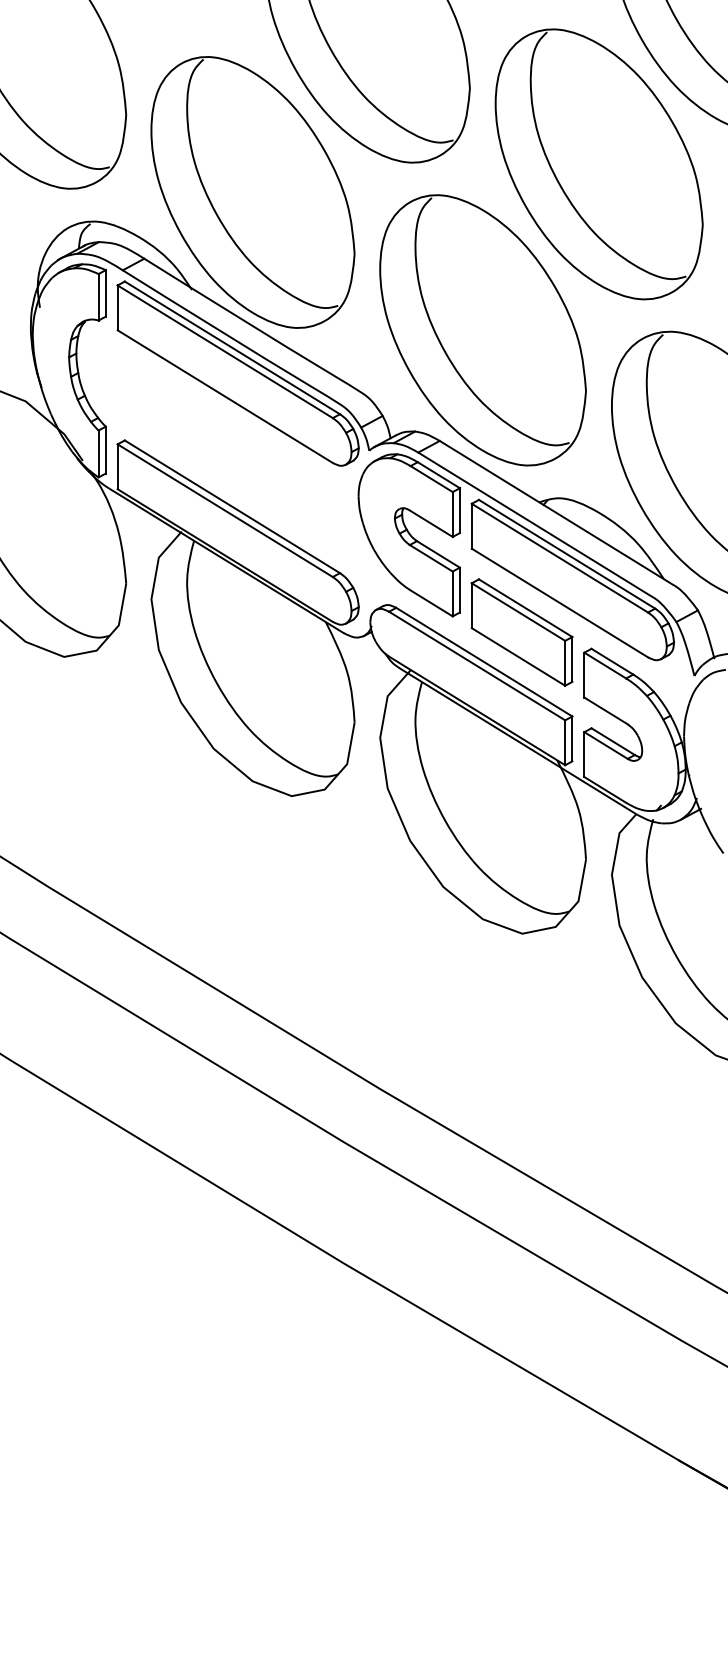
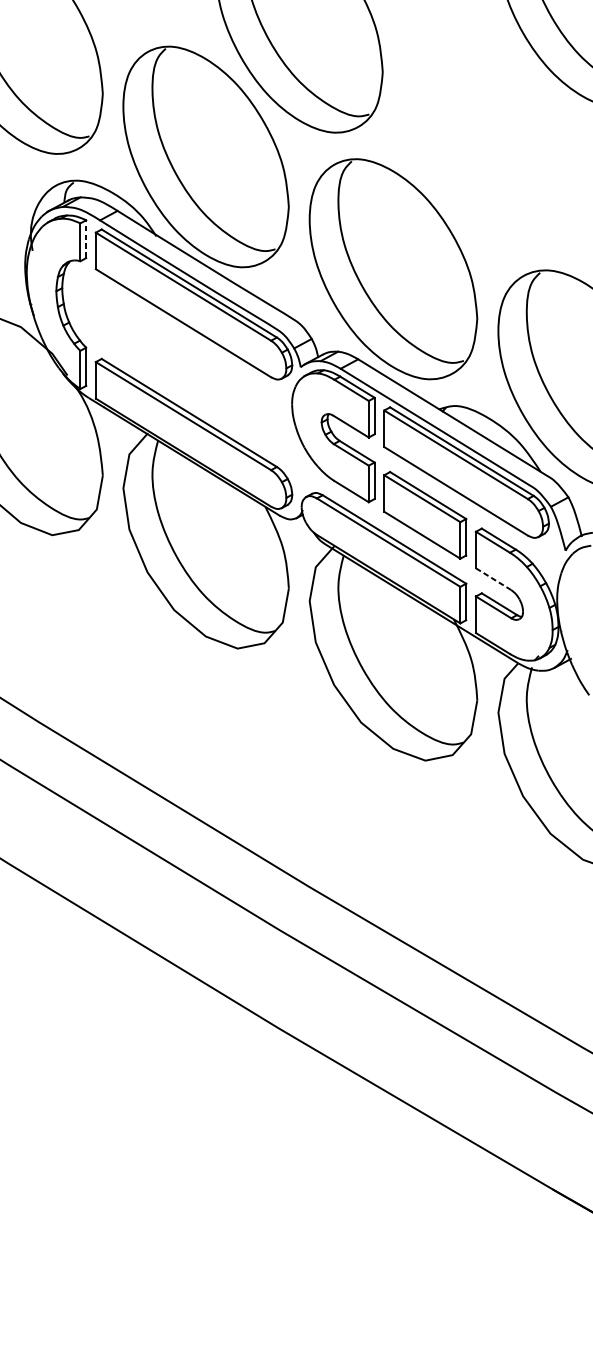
part: (598, 164) -> (487, 134), removed
line: (105, 292) -> (85, 238), solid -> dashed
line: (606, 711) -> (493, 579), solid -> dashed

